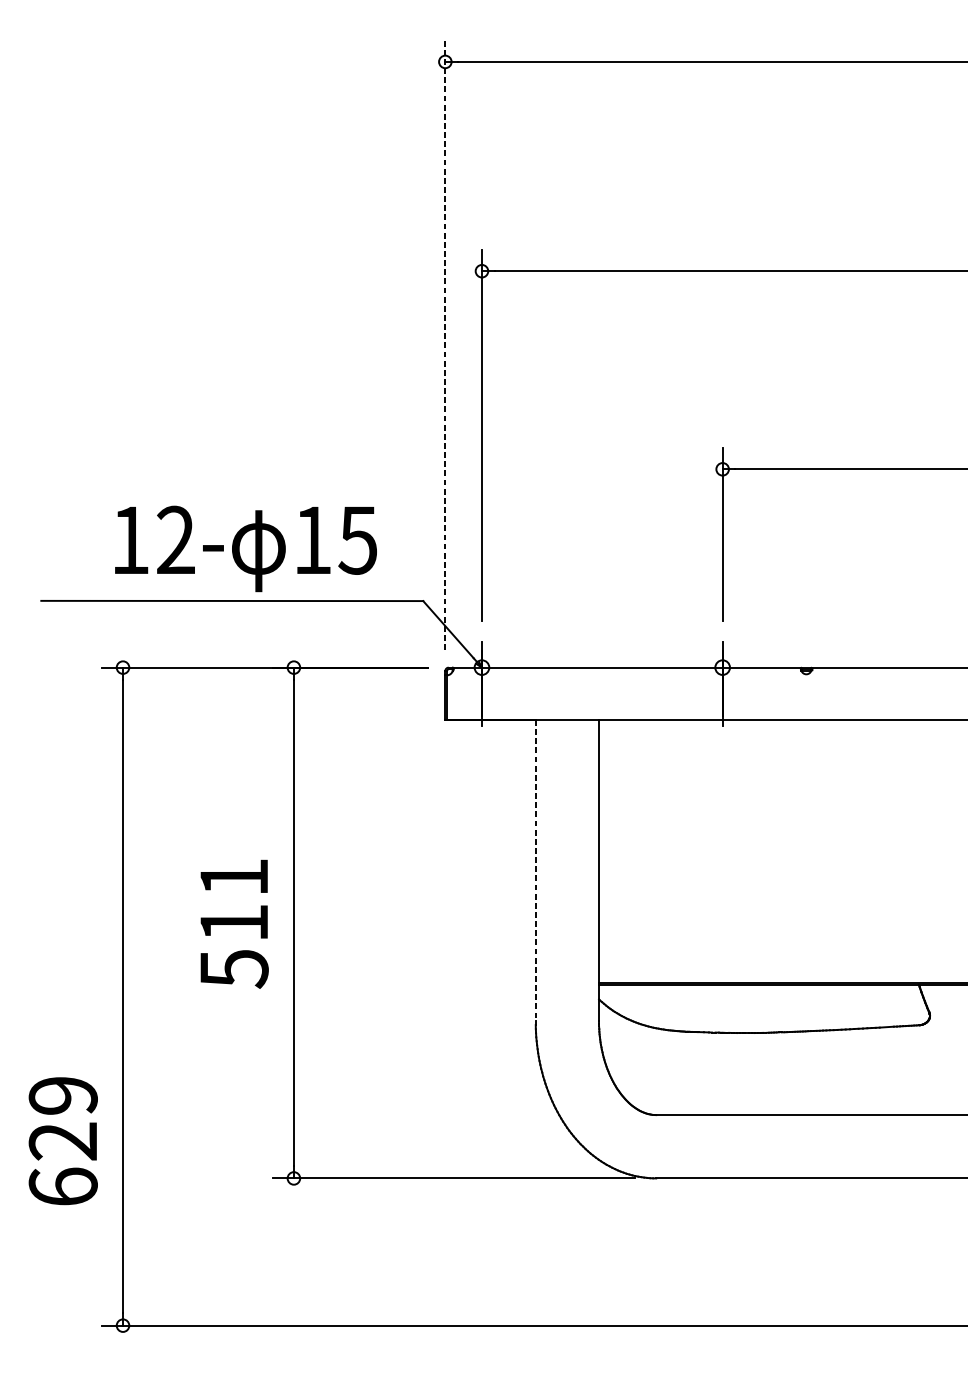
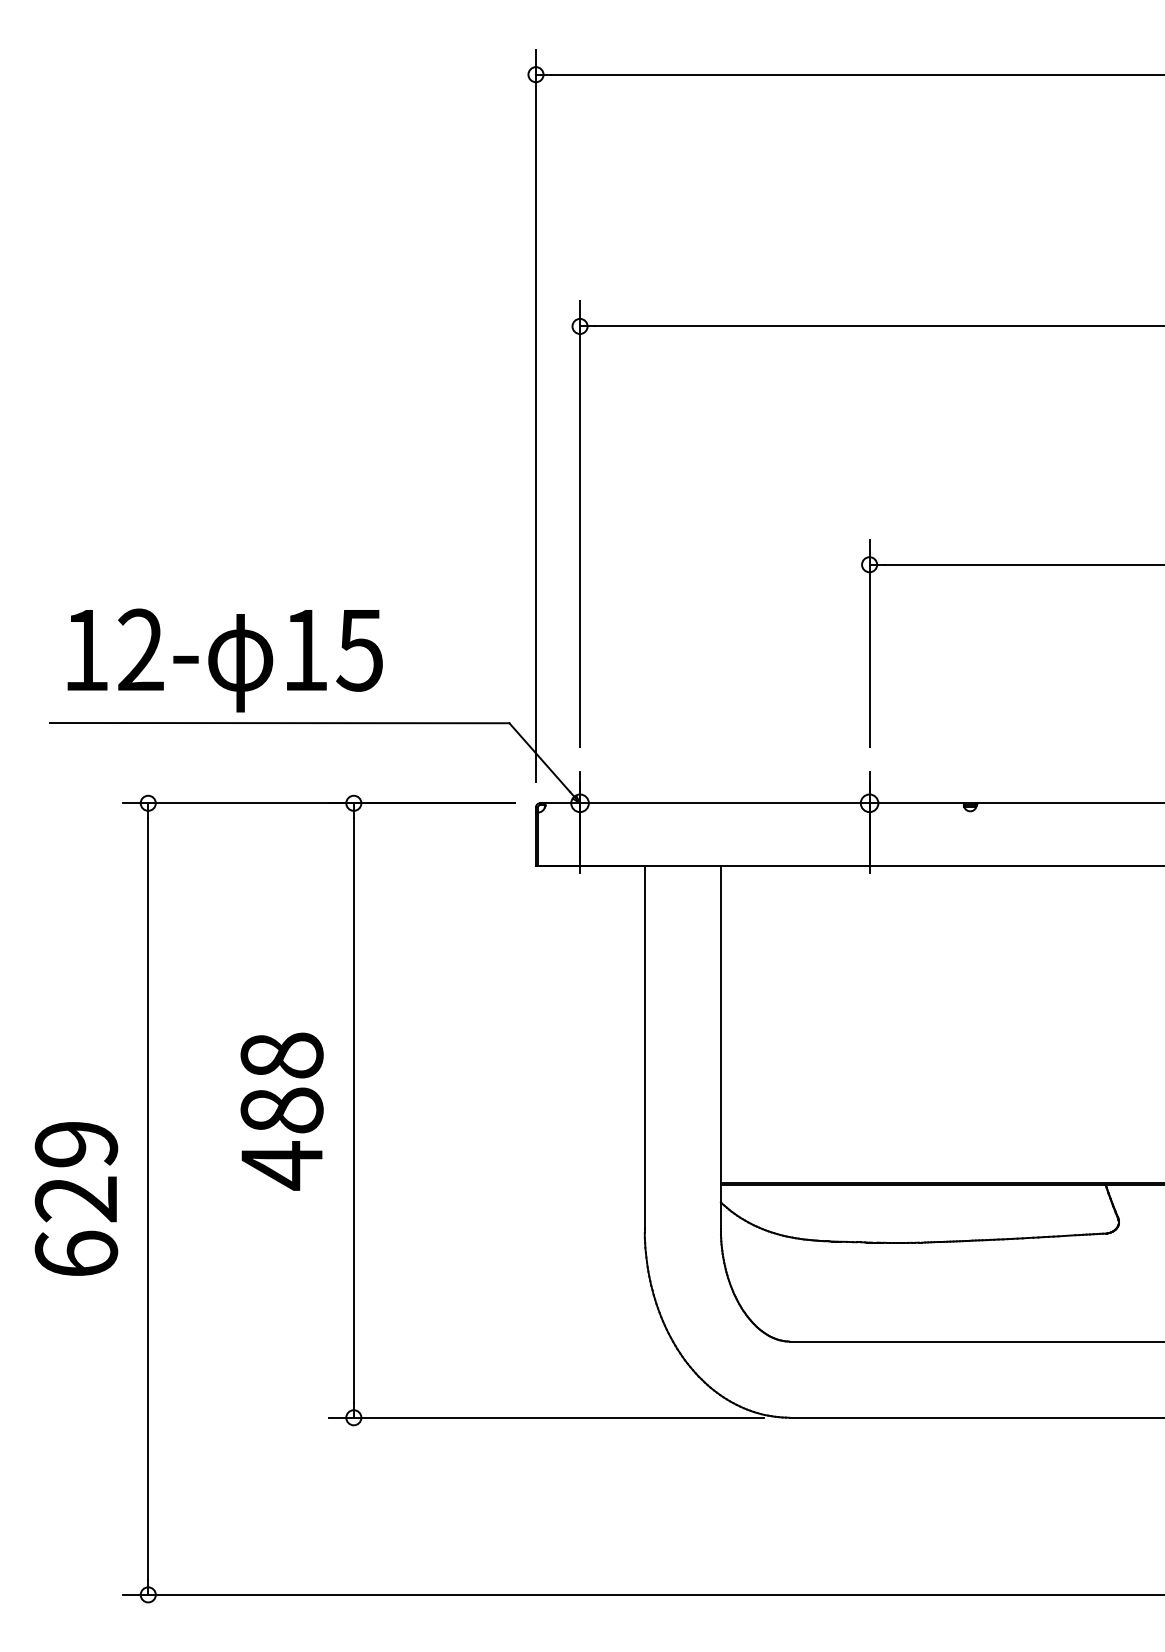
line: (445, 345) -> (536, 415), dashed -> solid
text: (245, 548) -> (224, 660), moved
line: (535, 870) -> (644, 1047), dashed -> solid
text: (233, 923) -> (281, 1111), 511 -> 488
text: (63, 1140) -> (76, 1198), moved

